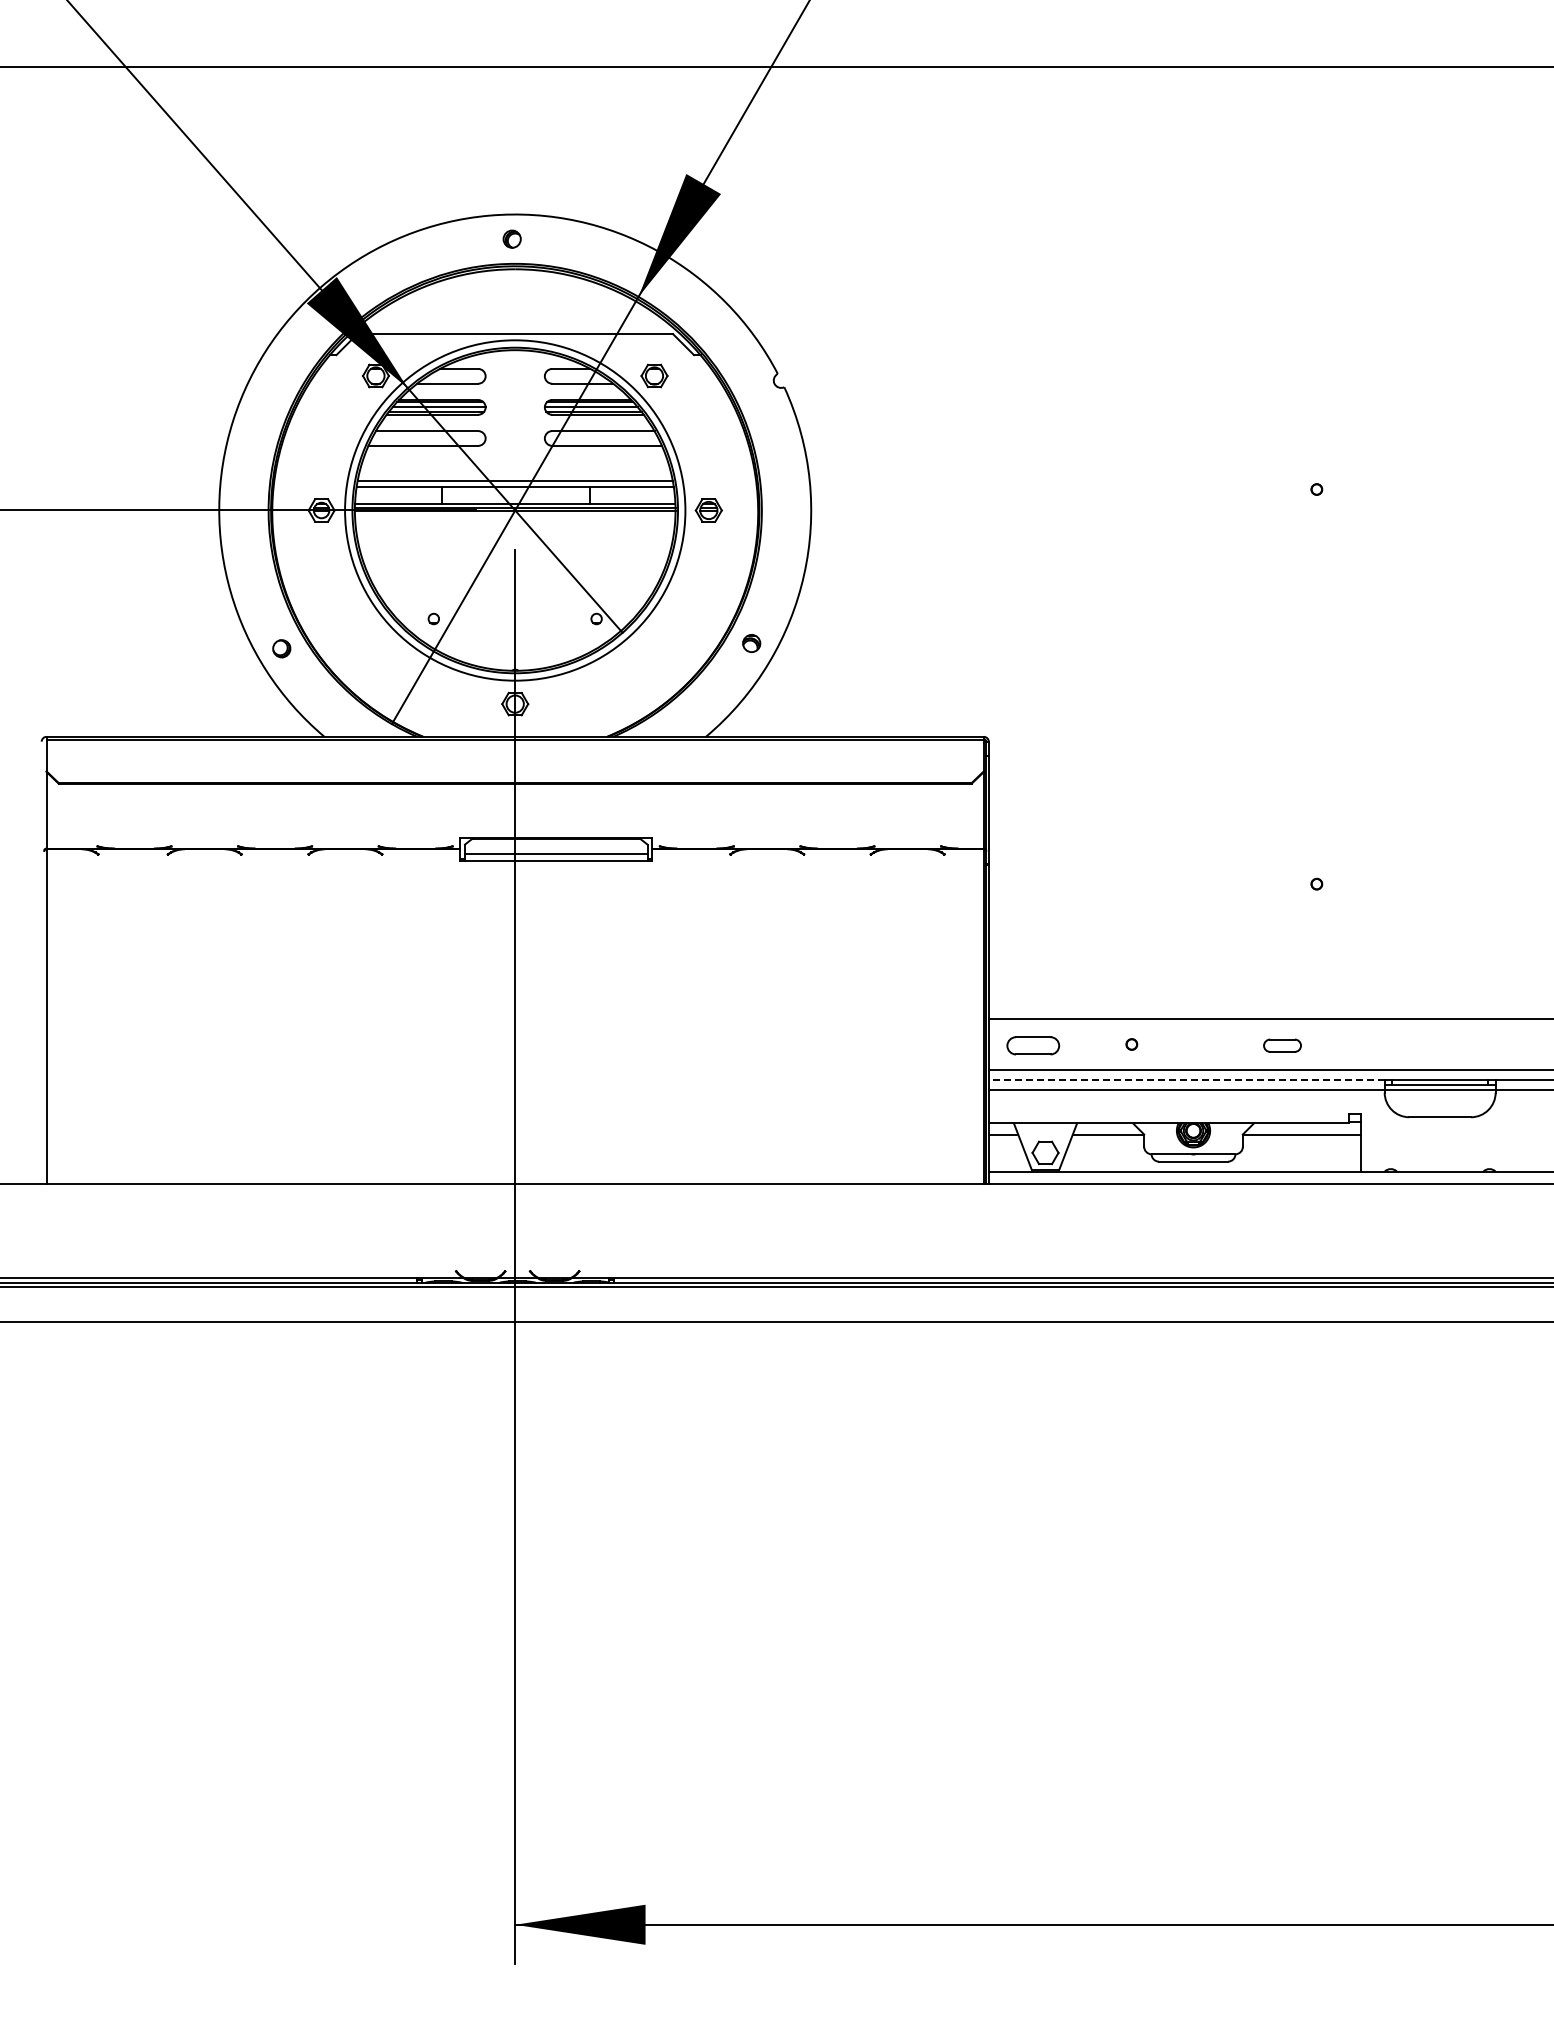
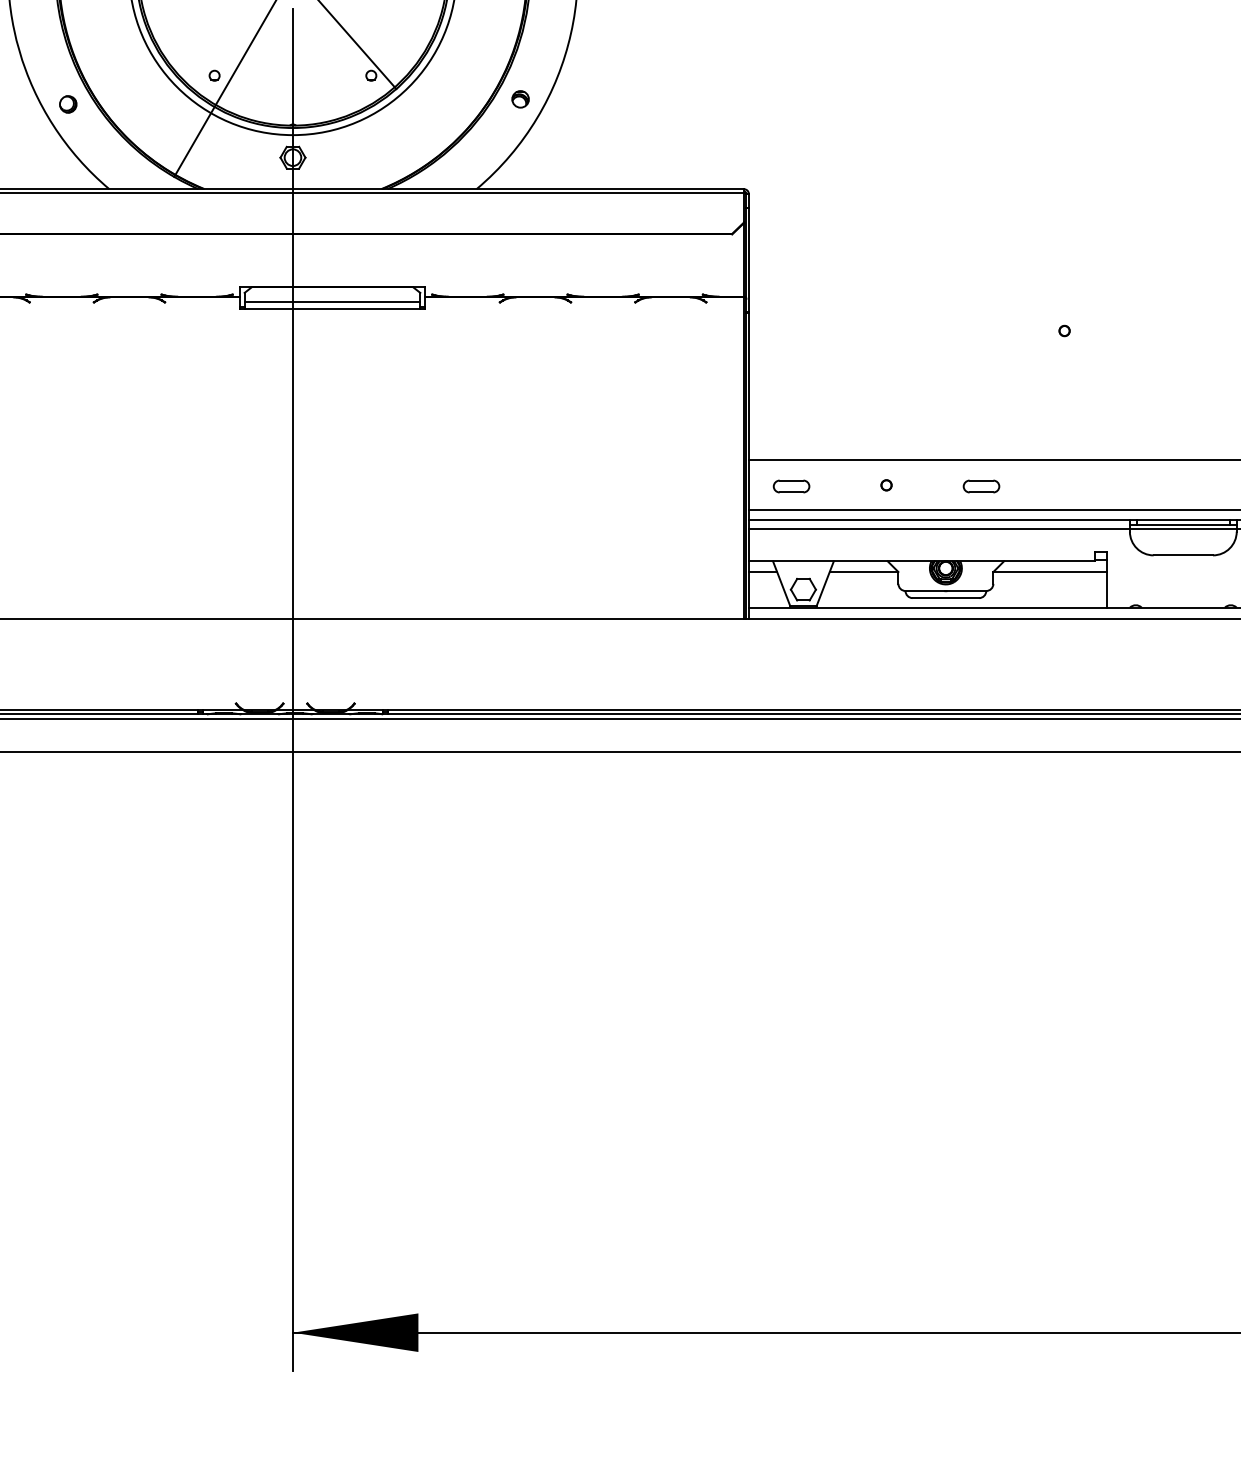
part: (1032, 1045) -> (790, 486), size x0.71
part: (1282, 1045) -> (981, 486), moved
line: (1186, 1080) -> (939, 519), dashed -> solid

